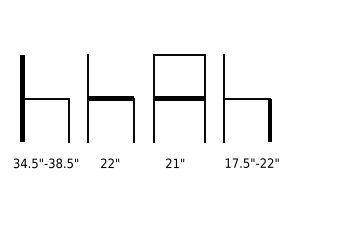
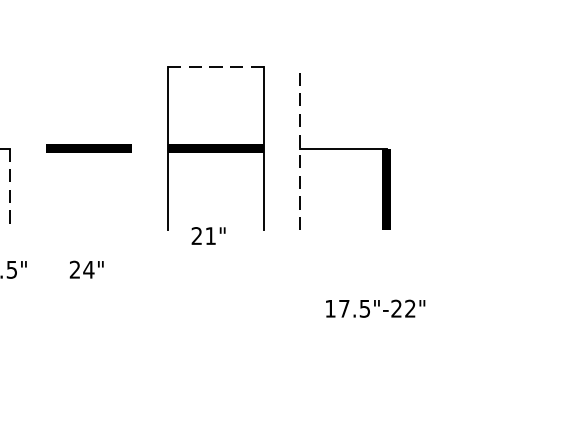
line: (179, 55) -> (216, 67), solid -> dashed
line: (88, 98) -> (46, 148), removed
line: (223, 98) -> (299, 148), solid -> dashed
line: (68, 120) -> (8, 189), solid -> dashed
line: (134, 120) -> (132, 189), removed
text: (111, 162) -> (89, 268), 22" -> 24"
text: (175, 162) -> (209, 234), moved
text: (251, 162) -> (374, 307), moved

